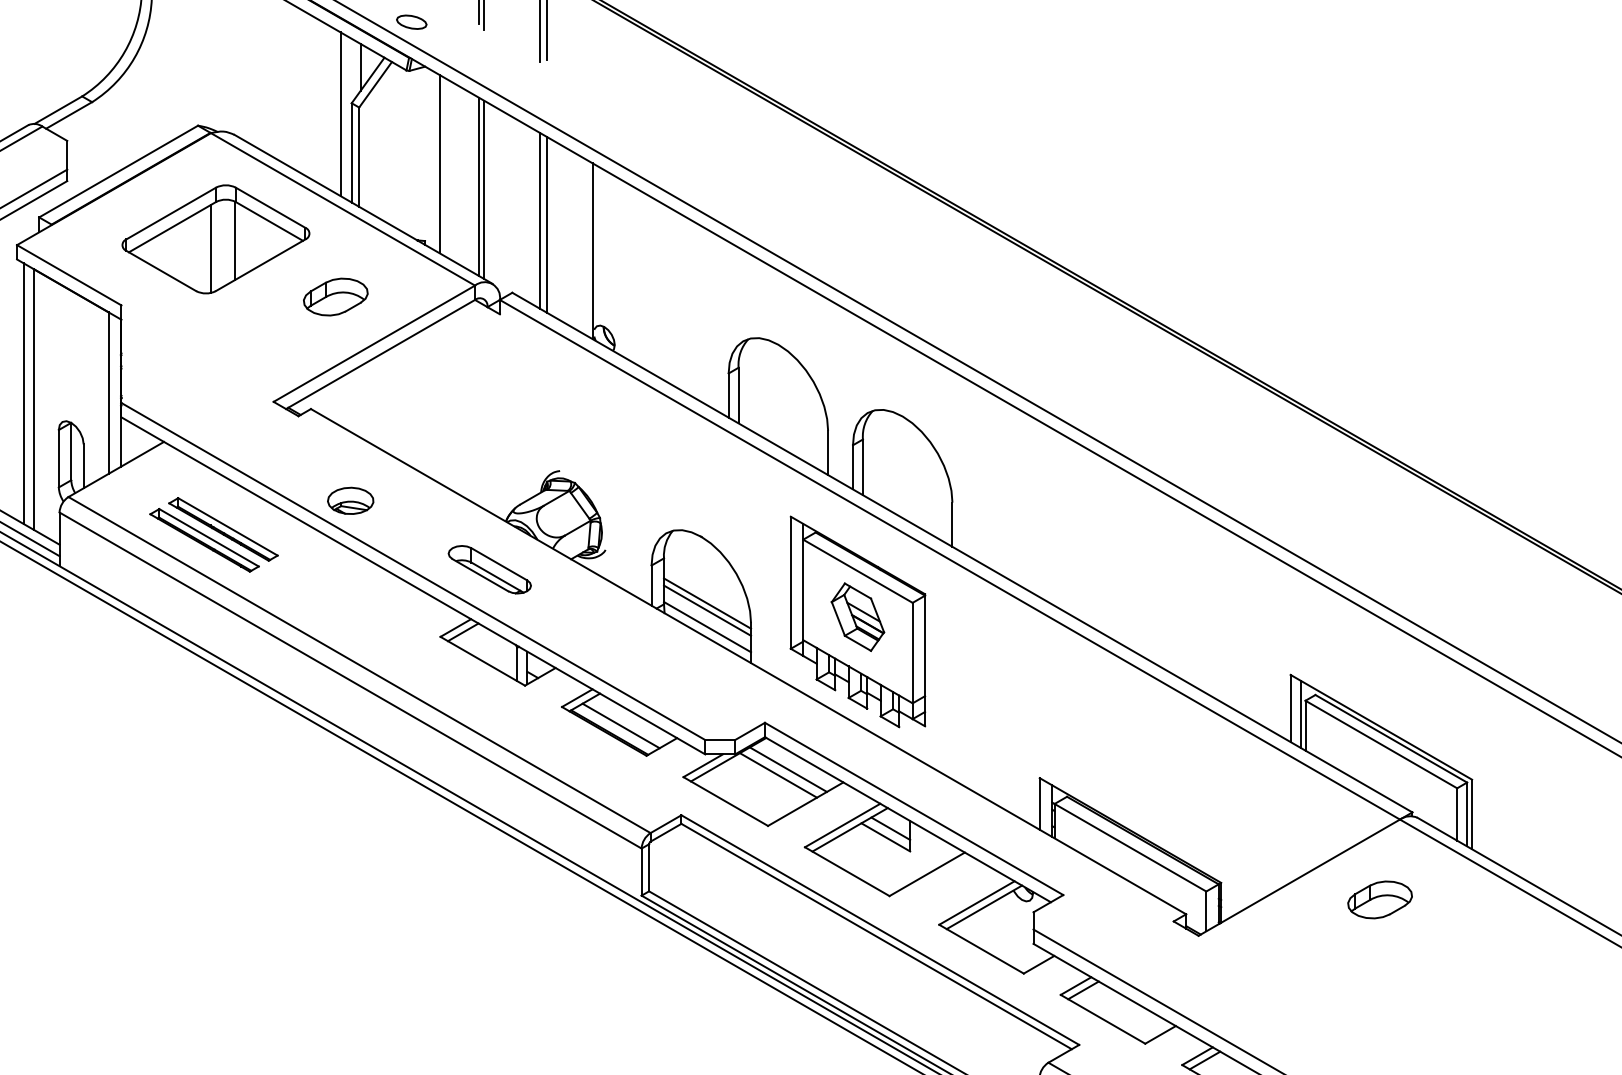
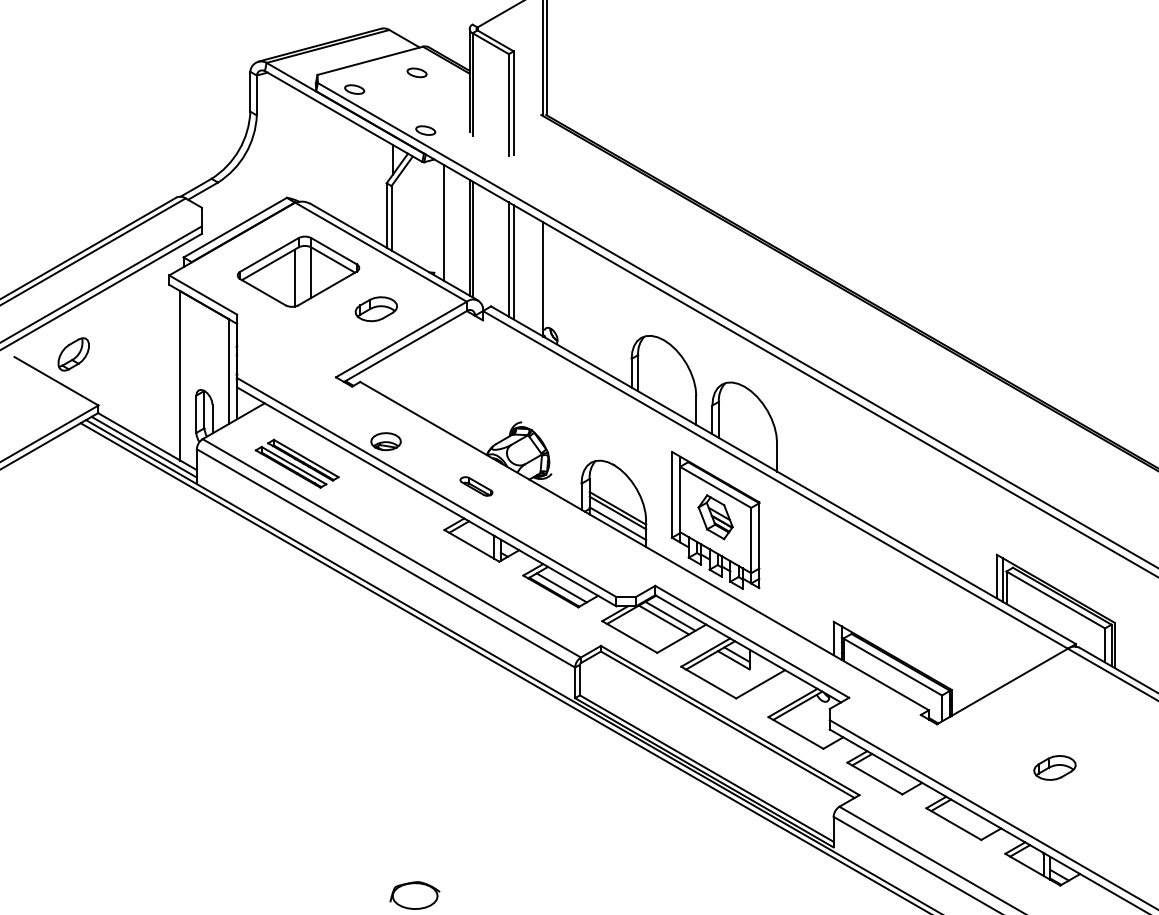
line: (340, 114) -> (379, 190), removed
line: (23, 392) -> (173, 371), removed
part: (489, 569) -> (476, 486), size x0.6
part: (1379, 899) -> (1054, 767), moved

